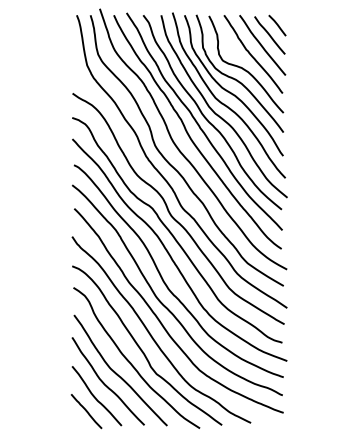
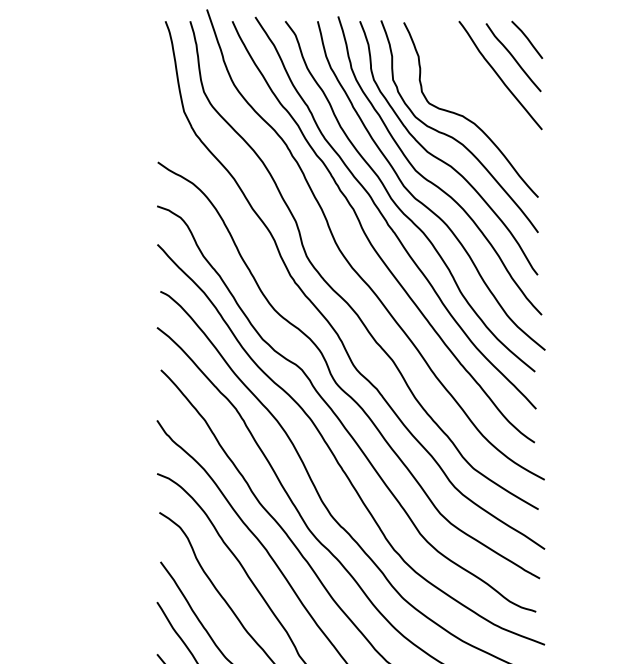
curve: (252, 55) -> (482, 93), removed

